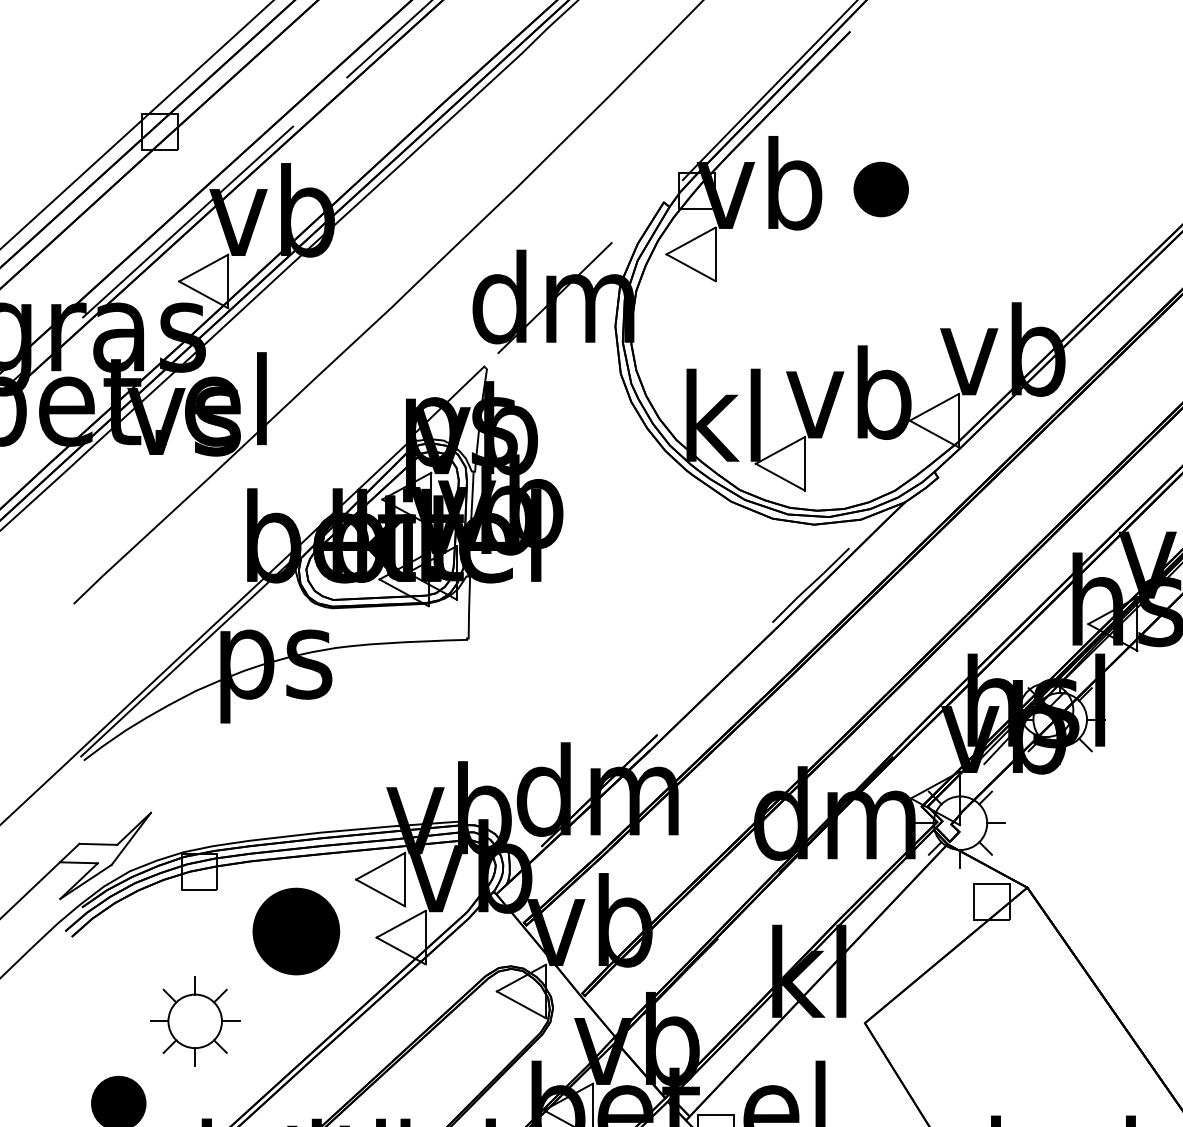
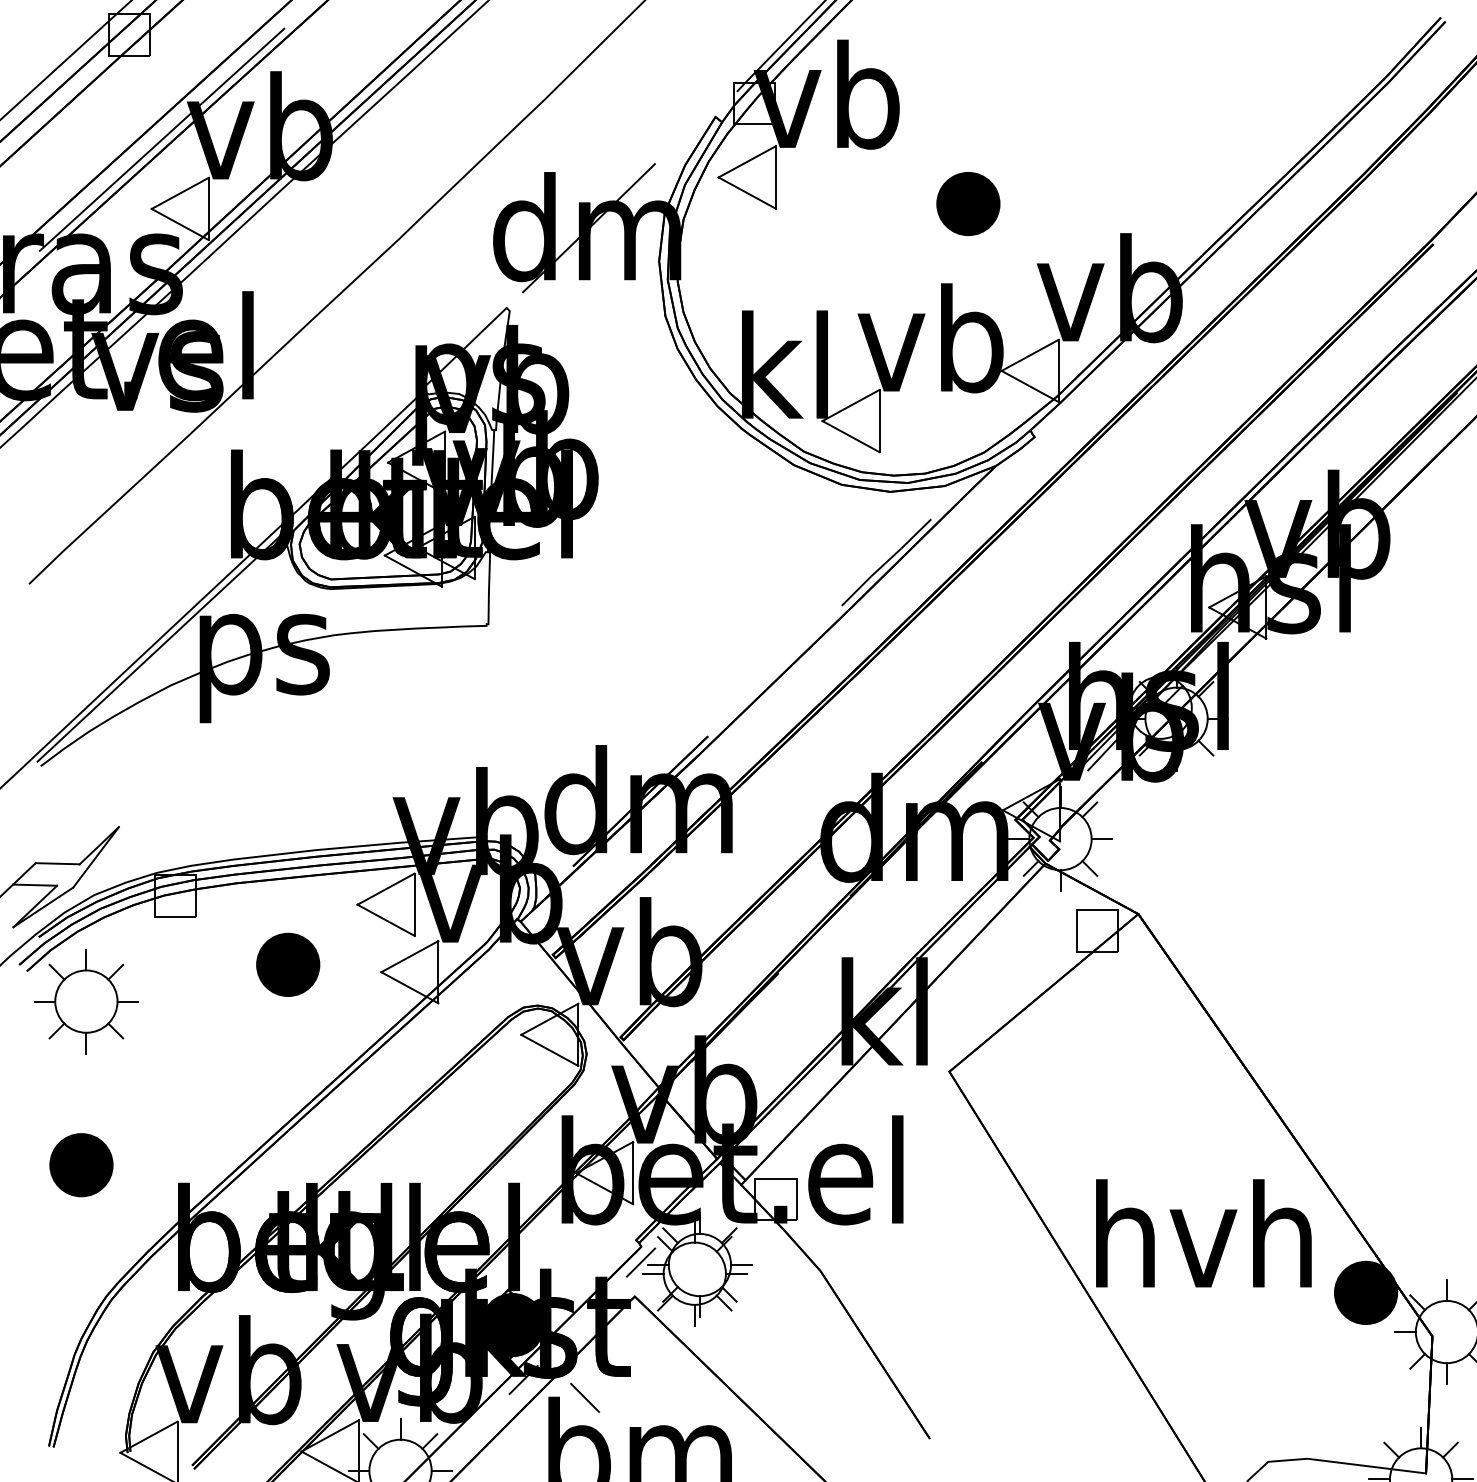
part: (881, 189) -> (968, 204), moved
part: (296, 931) -> (288, 964), size x0.62
part: (195, 1021) -> (86, 1001), moved

